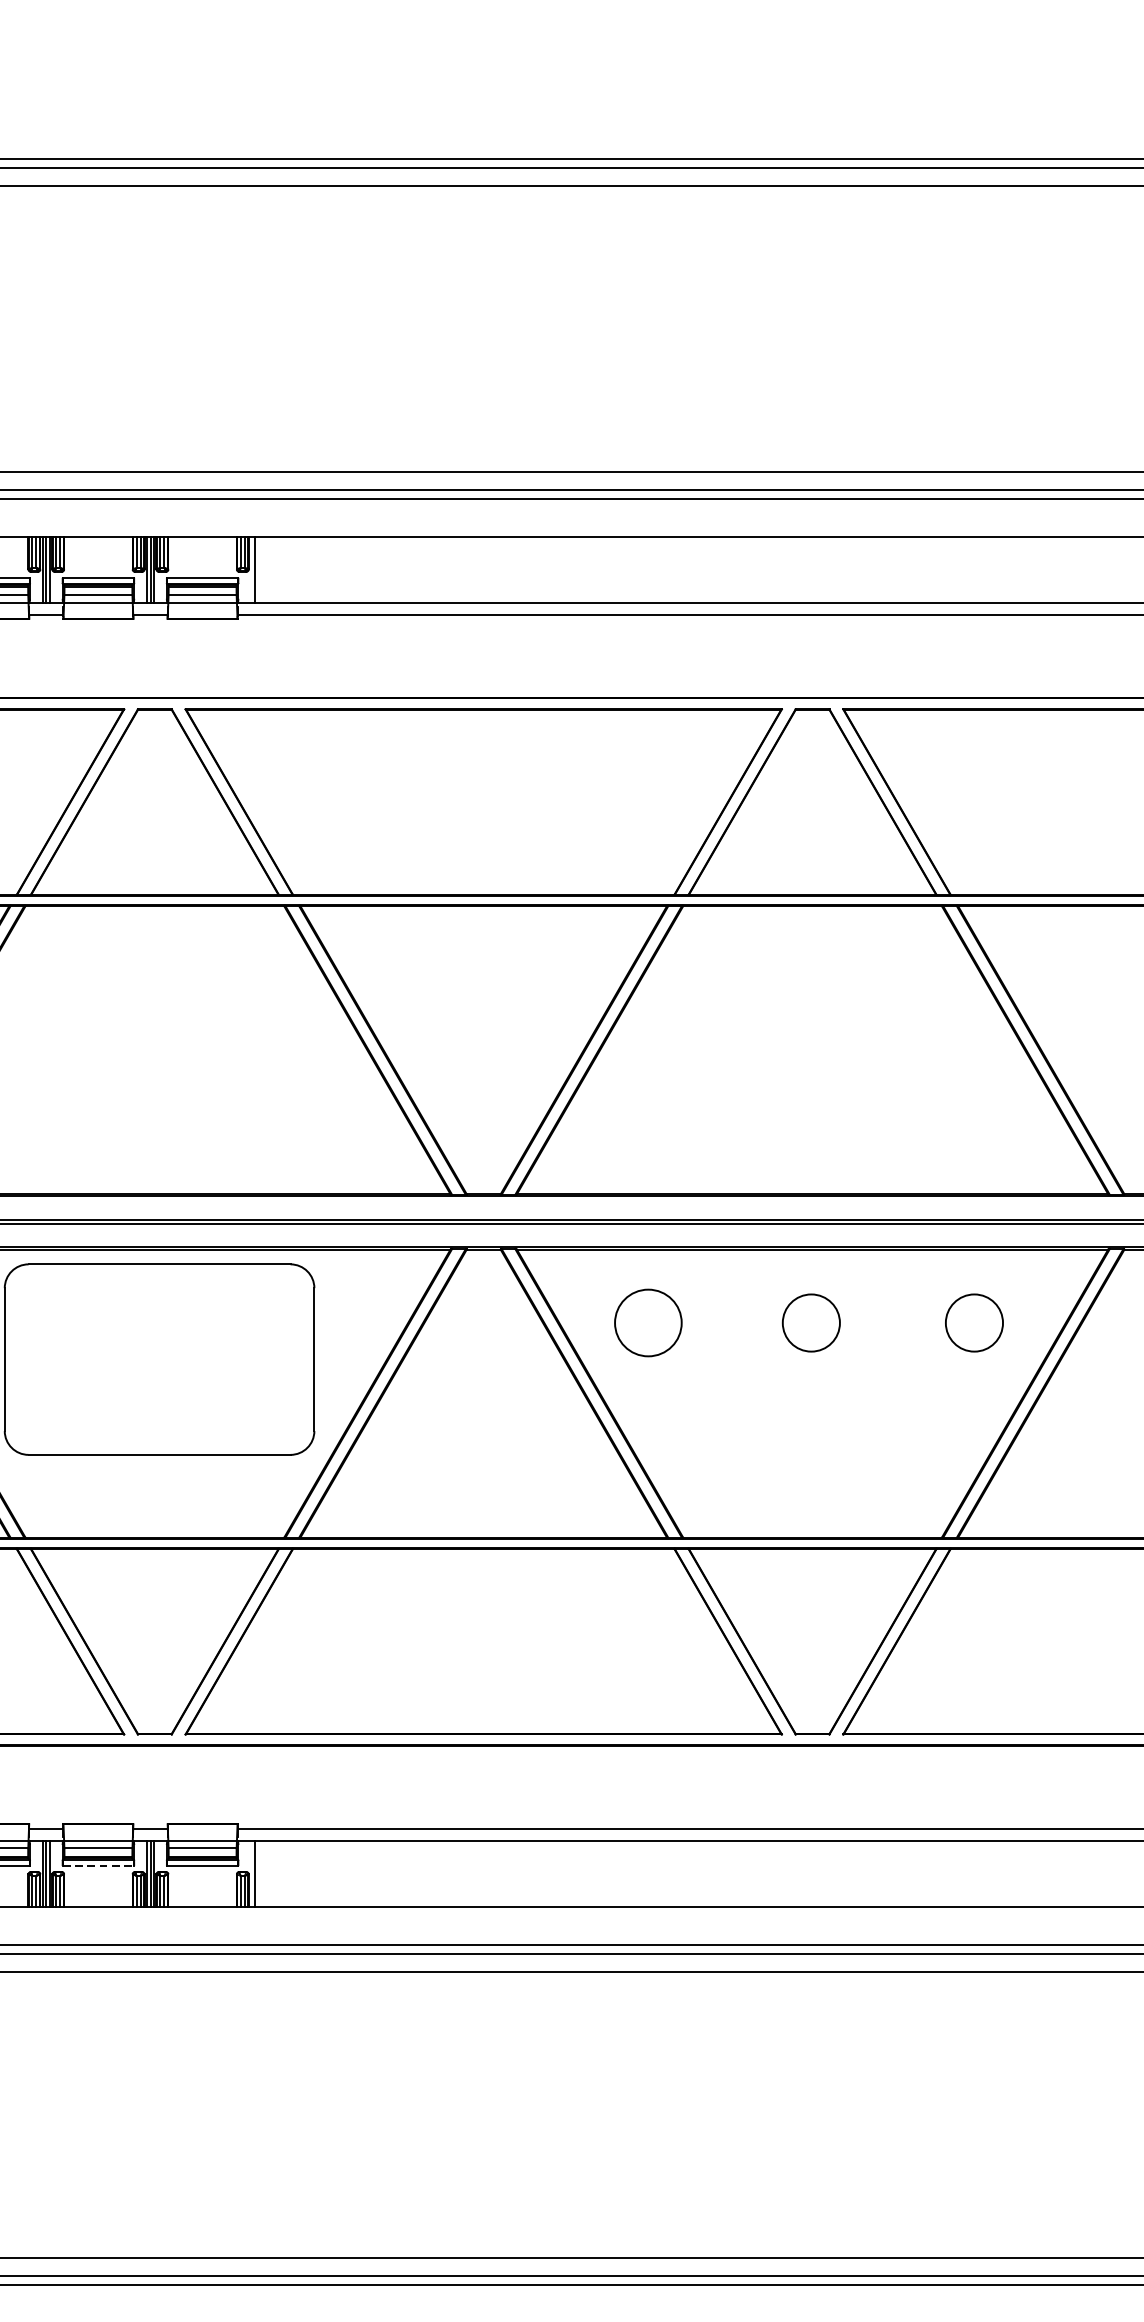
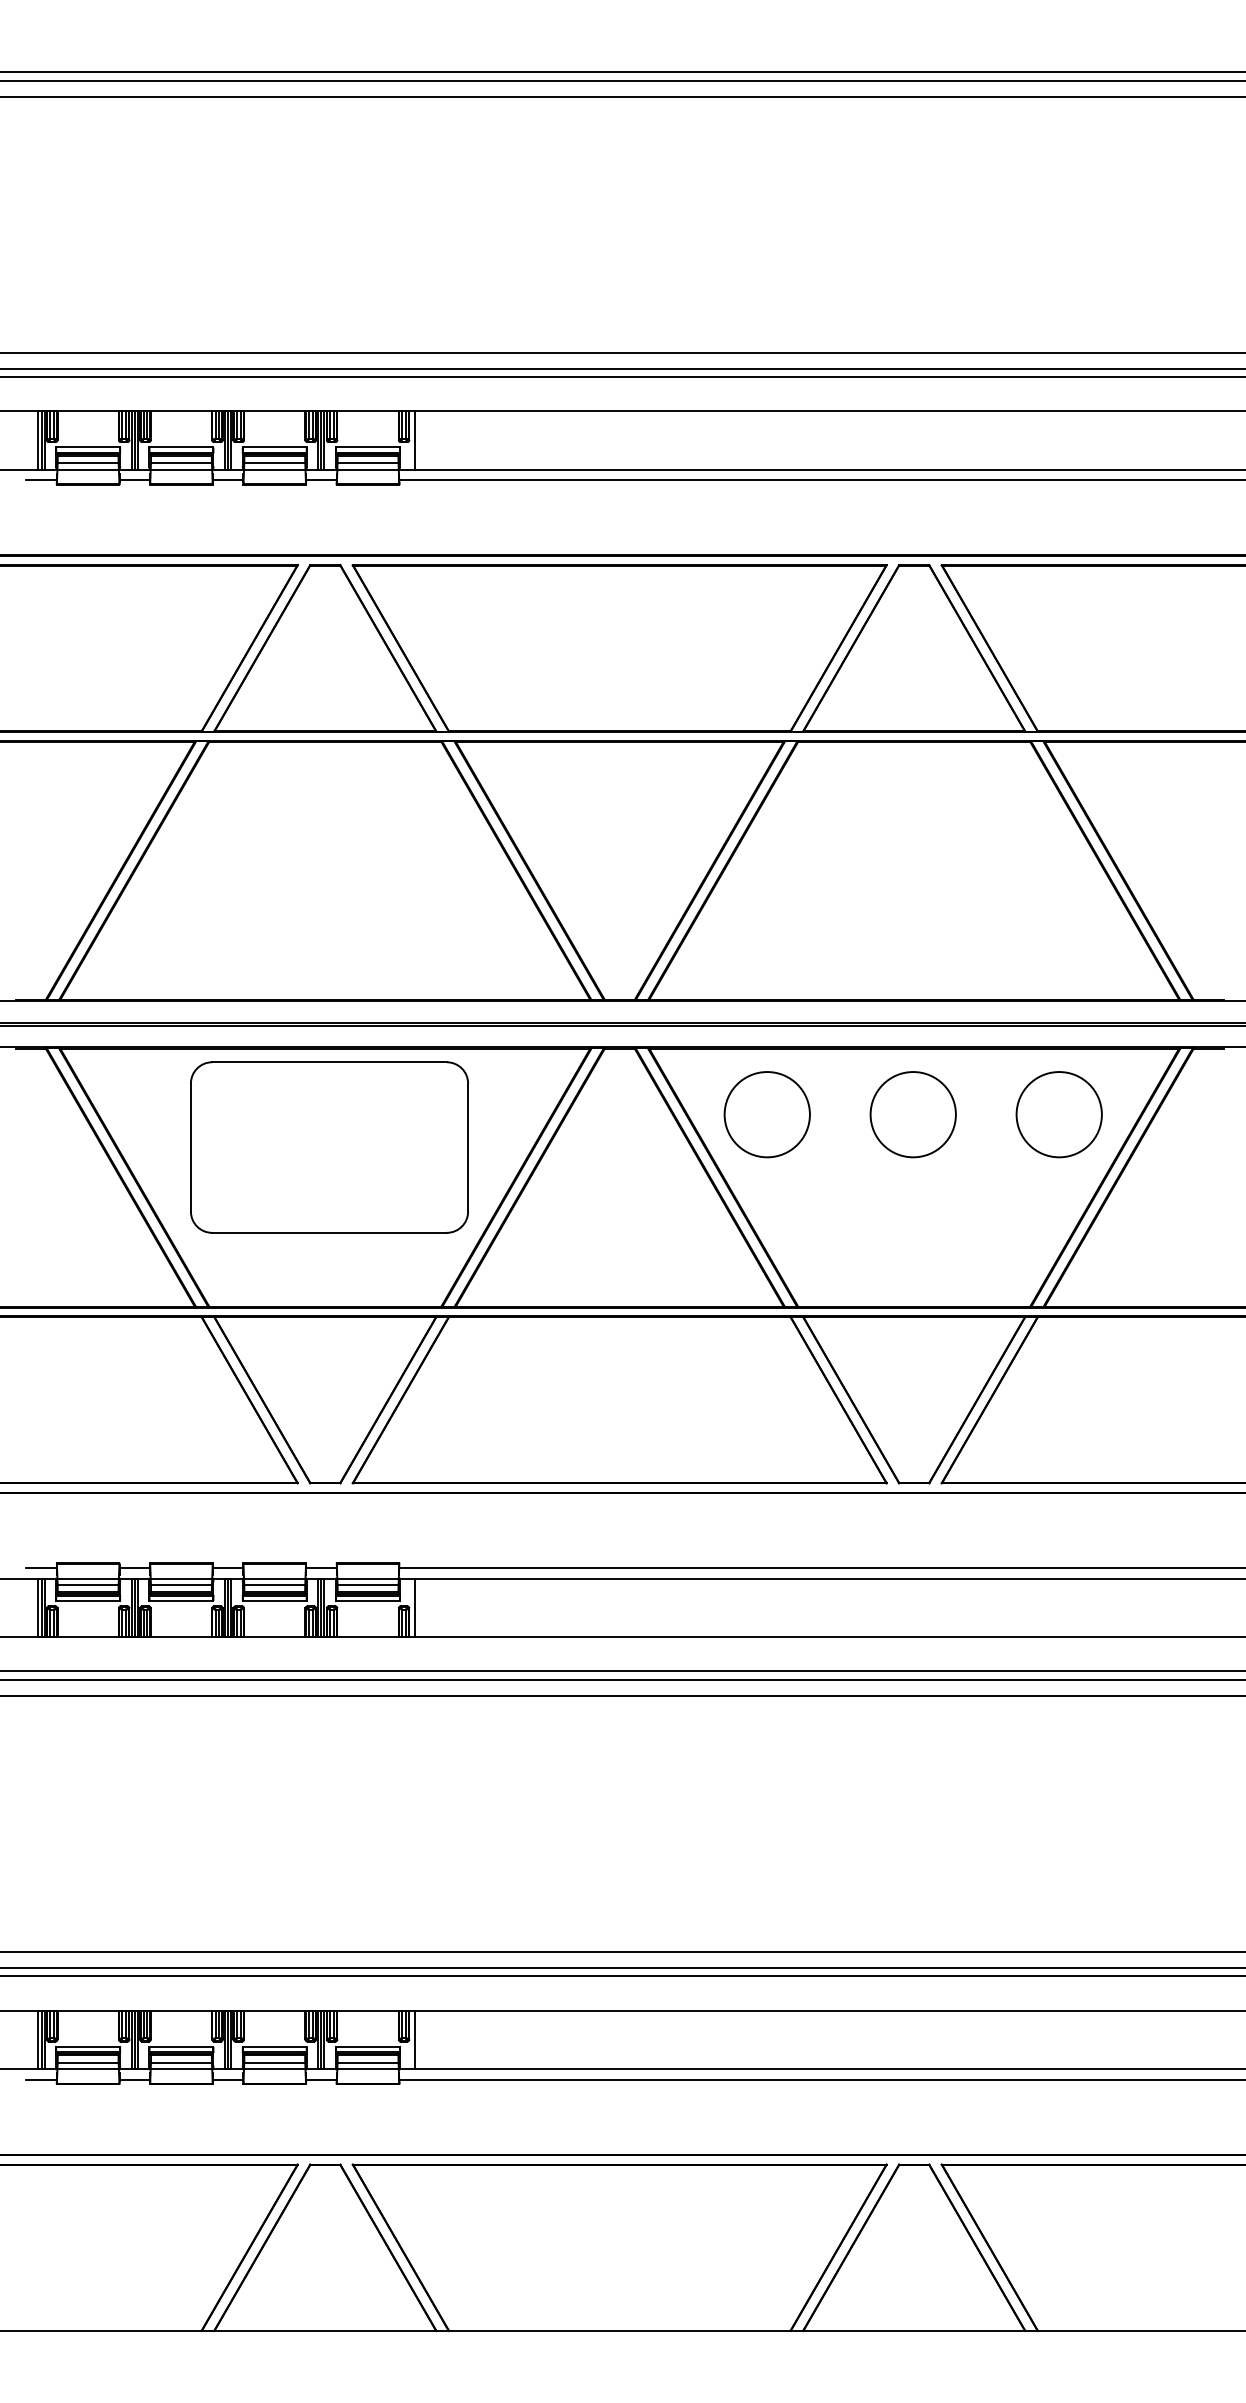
circle: (647, 1322) -> (766, 1114), size x1.43
circle: (810, 1322) -> (912, 1114), size x1.67
circle: (973, 1322) -> (1058, 1114), size x1.67
line: (98, 1866) -> (274, 1601), dashed -> solid

